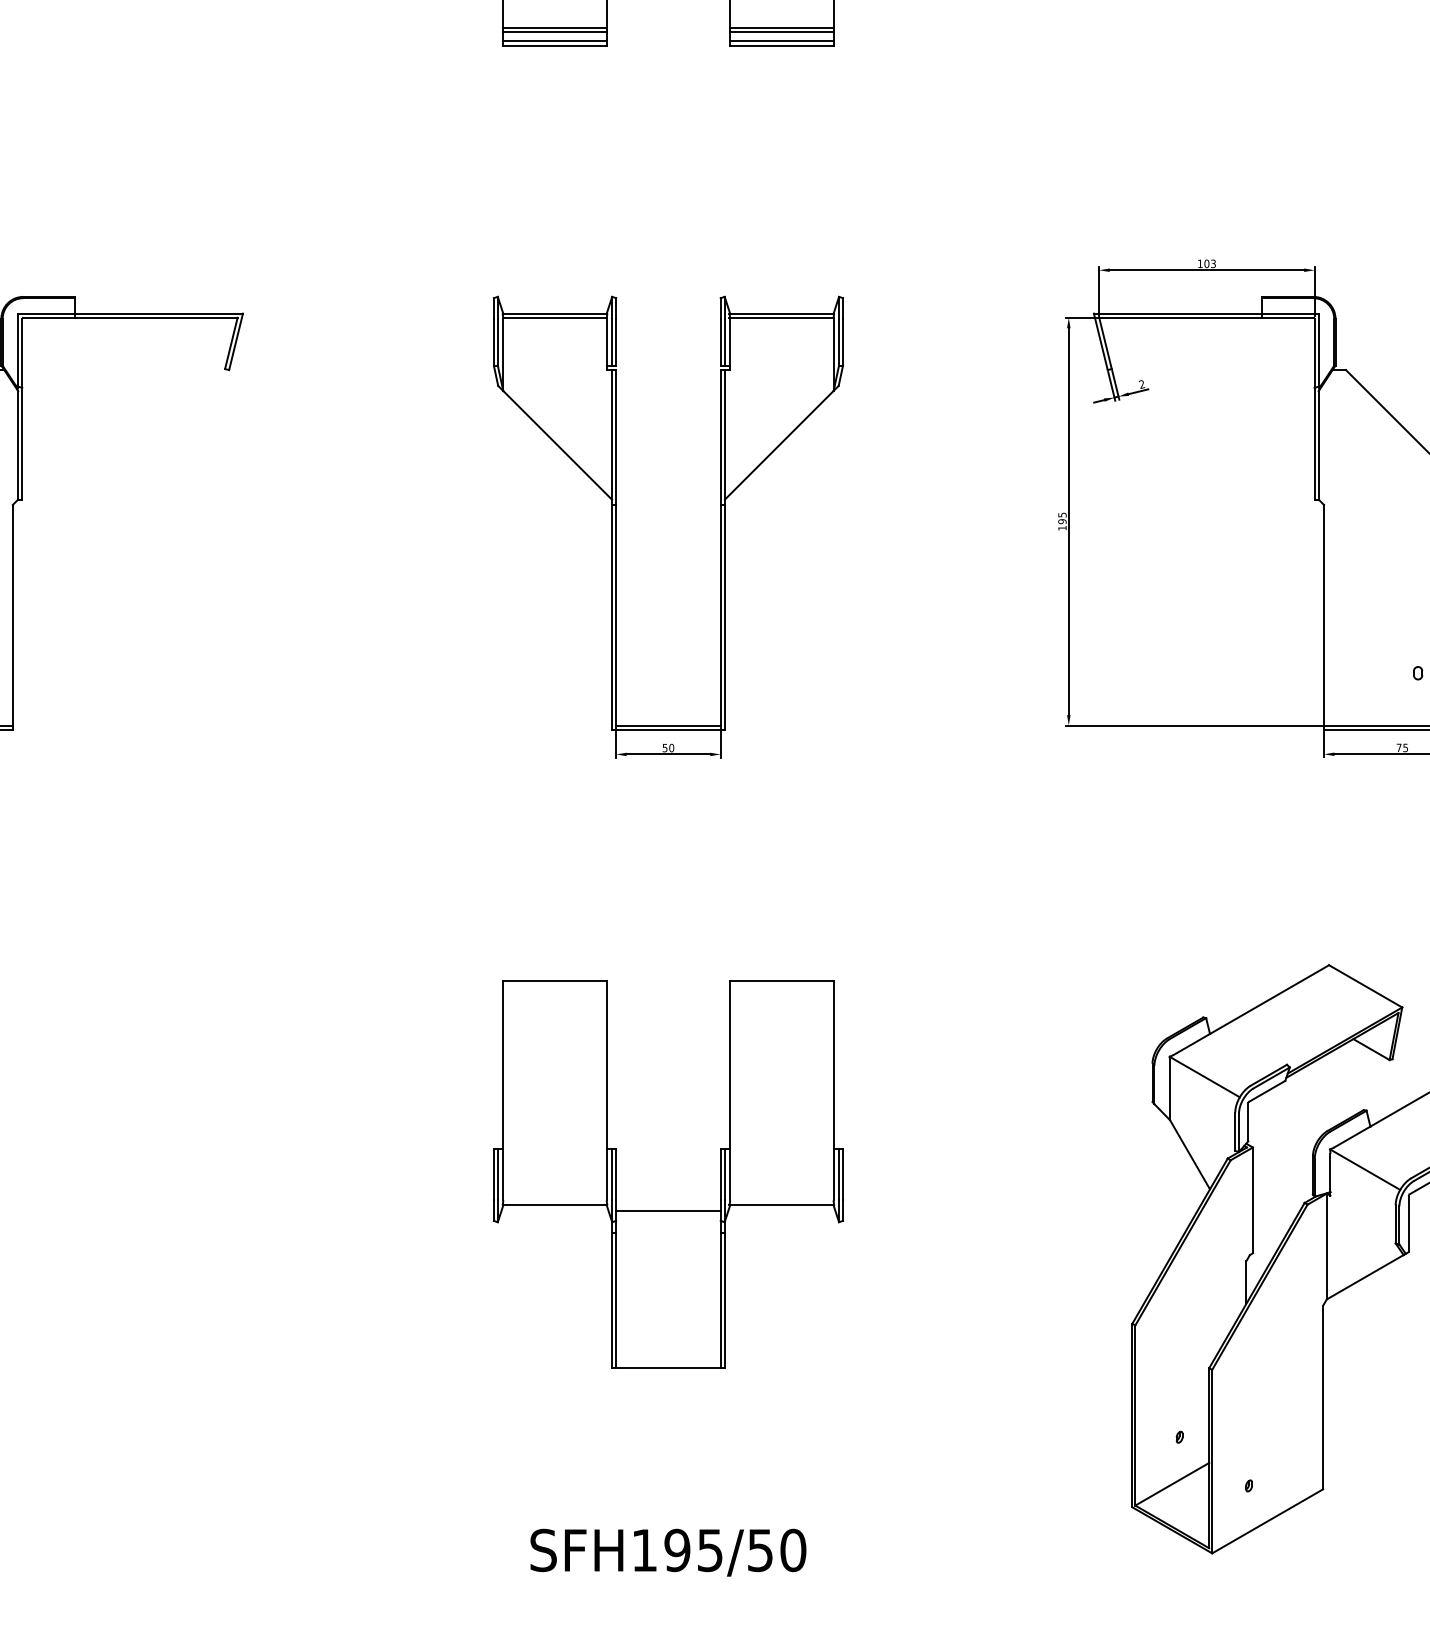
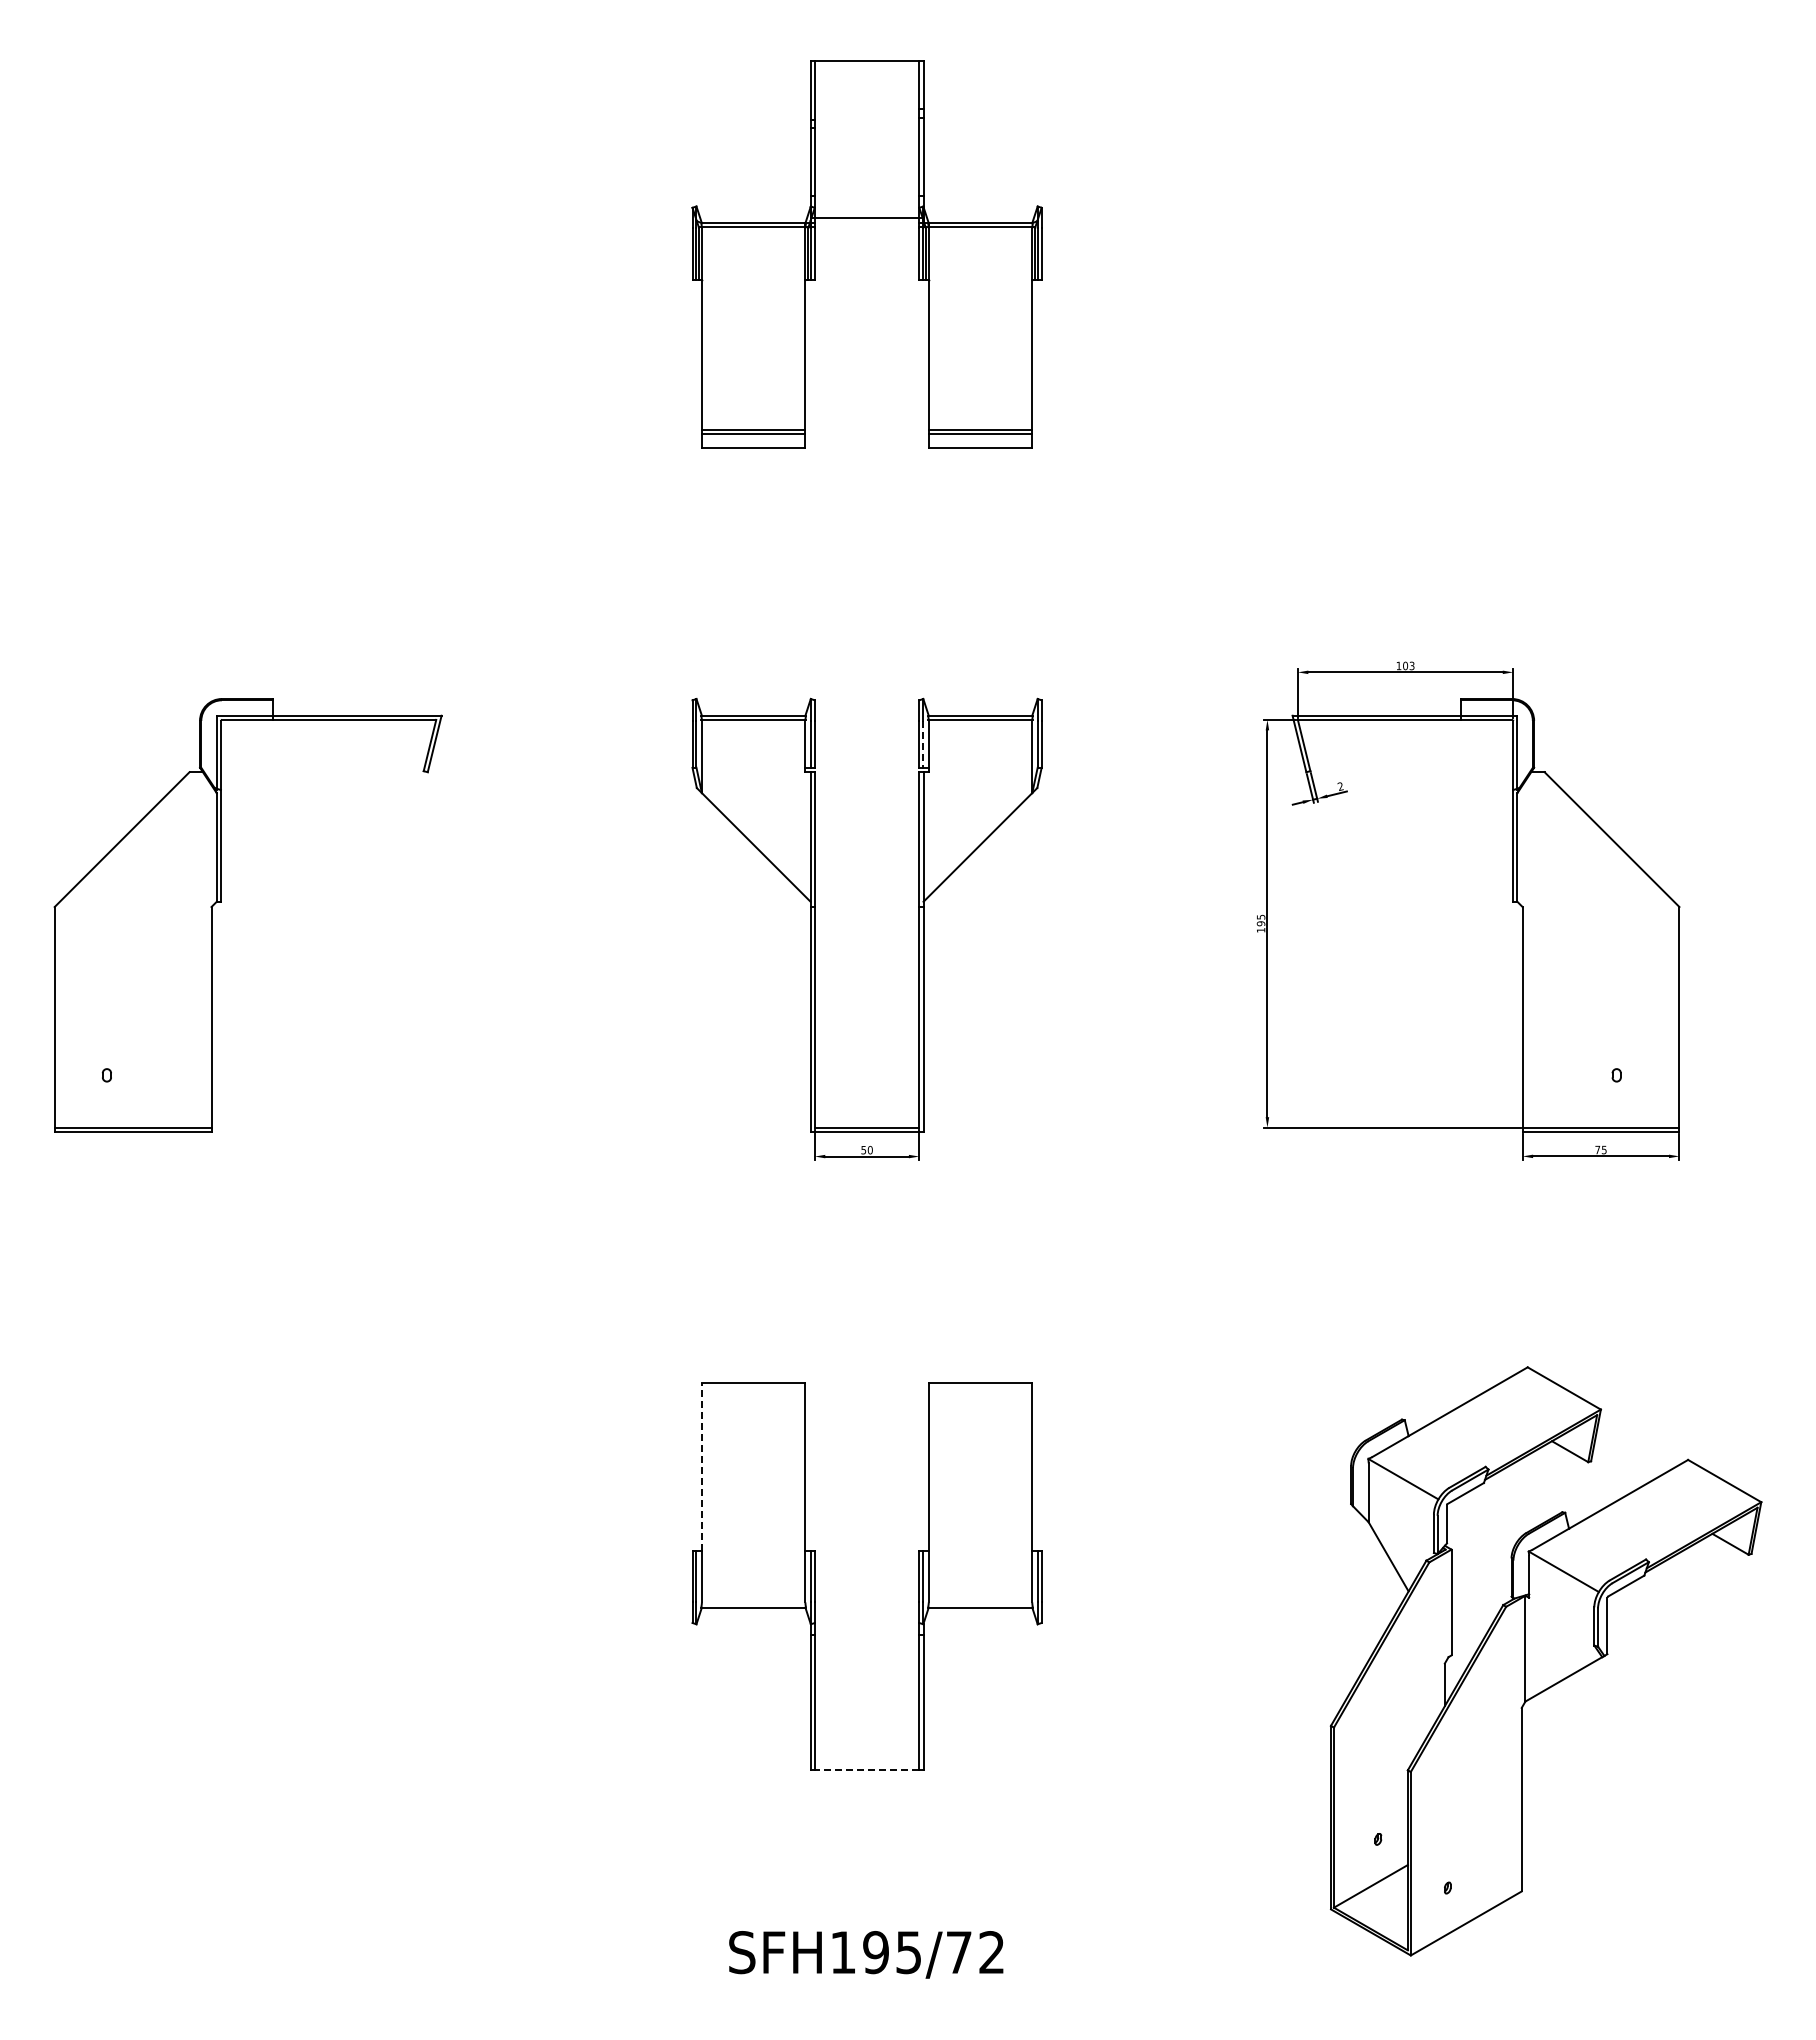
line: (554, 40) -> (753, 442), removed
line: (781, 40) -> (980, 442), removed
line: (724, 342) -> (923, 744), solid -> dashed
line: (502, 1064) -> (701, 1466), solid -> dashed
line: (667, 1210) -> (866, 1612), removed
line: (667, 1367) -> (866, 1769), solid -> dashed
text: (776, 1550) -> (975, 1952), SFH195/50 -> SFH195/72

